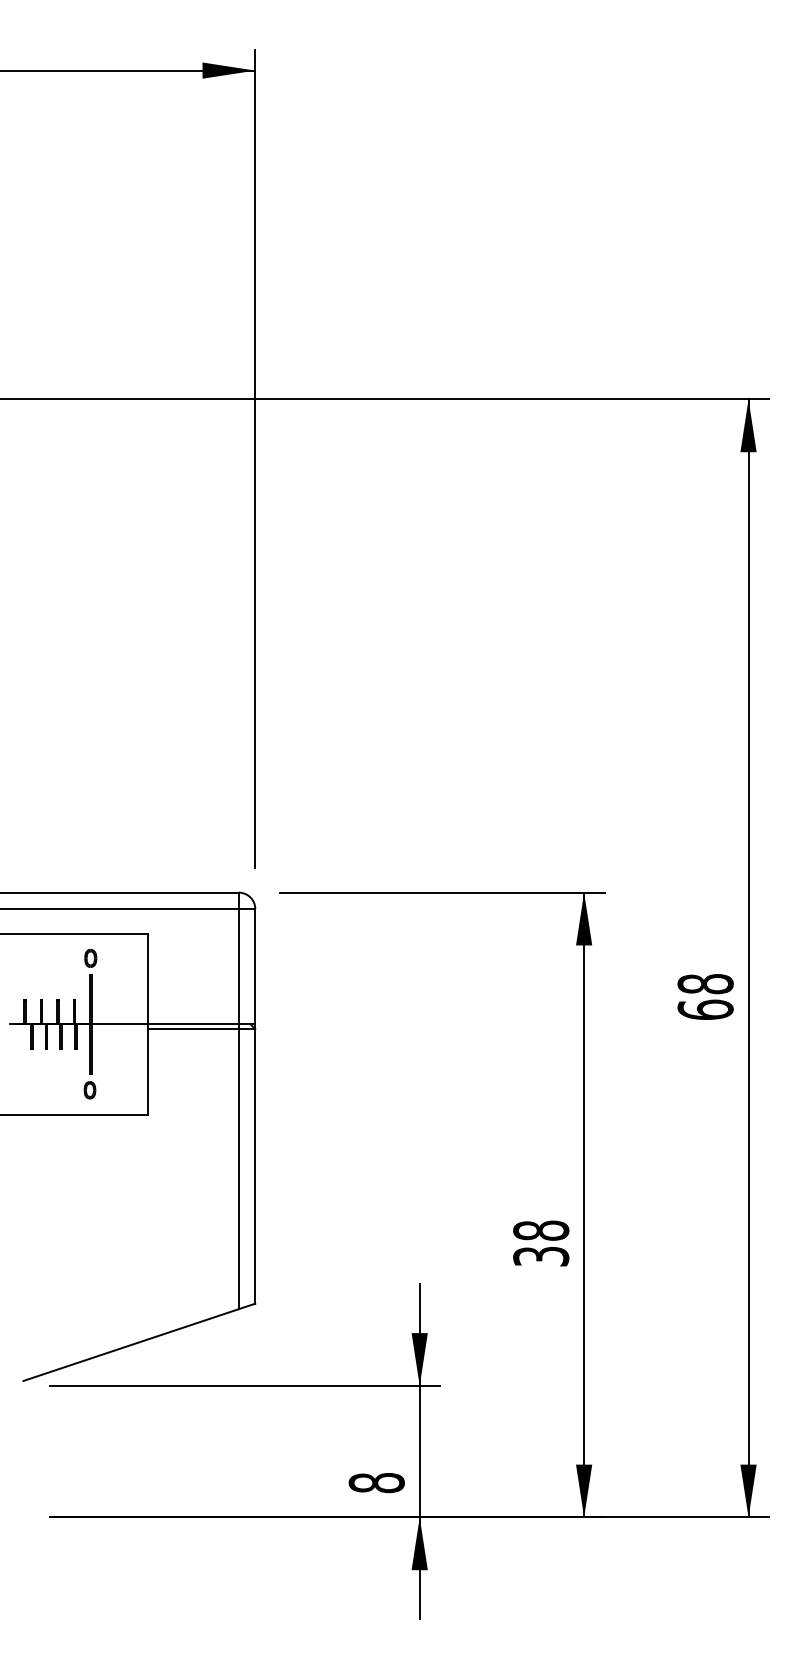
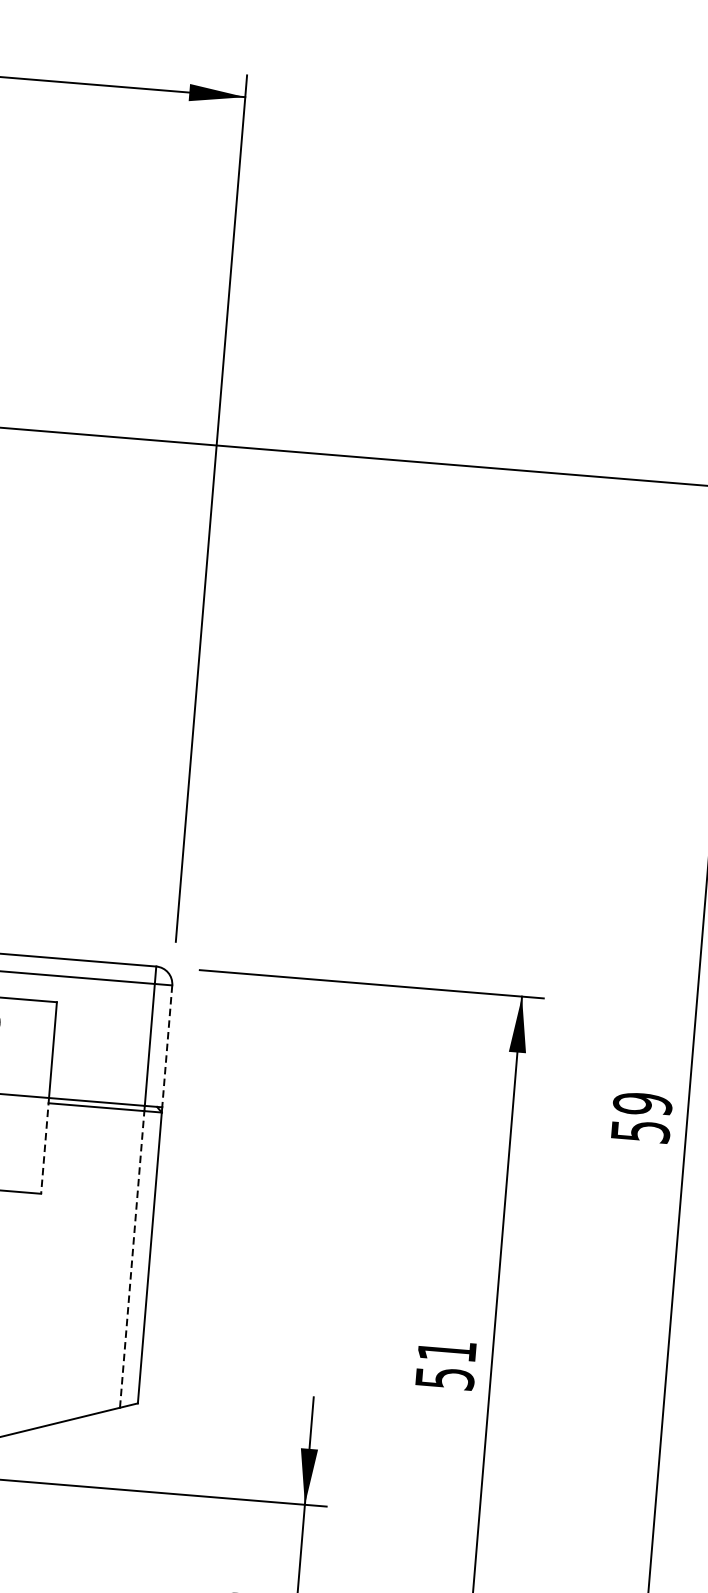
line: (255, 966) -> (167, 1046), solid -> dashed
text: (705, 996) -> (641, 1117), 68 -> 59
line: (148, 1069) -> (45, 1146), solid -> dashed
line: (238, 1168) -> (131, 1258), solid -> dashed
text: (541, 1242) -> (446, 1363), 38 -> 51

